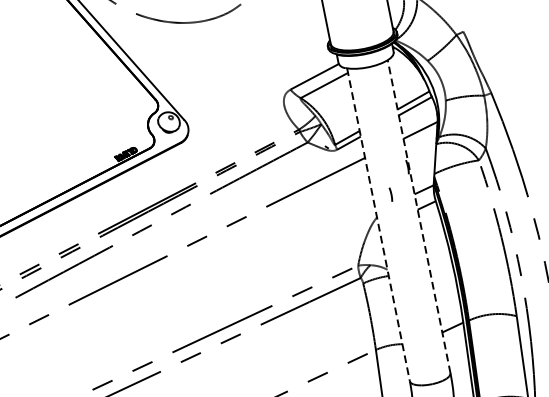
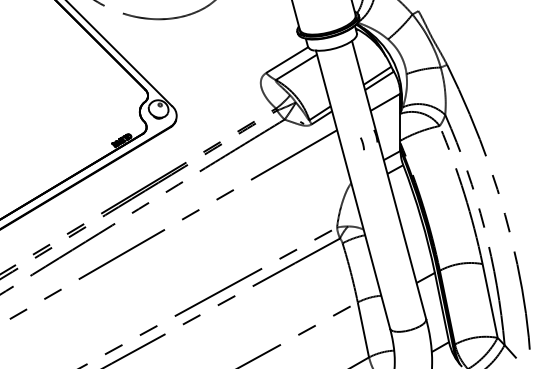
curve: (390, 194) -> (362, 143), moved
line: (419, 217) -> (389, 180), dashed -> solid
line: (379, 224) -> (353, 189), dashed -> solid

